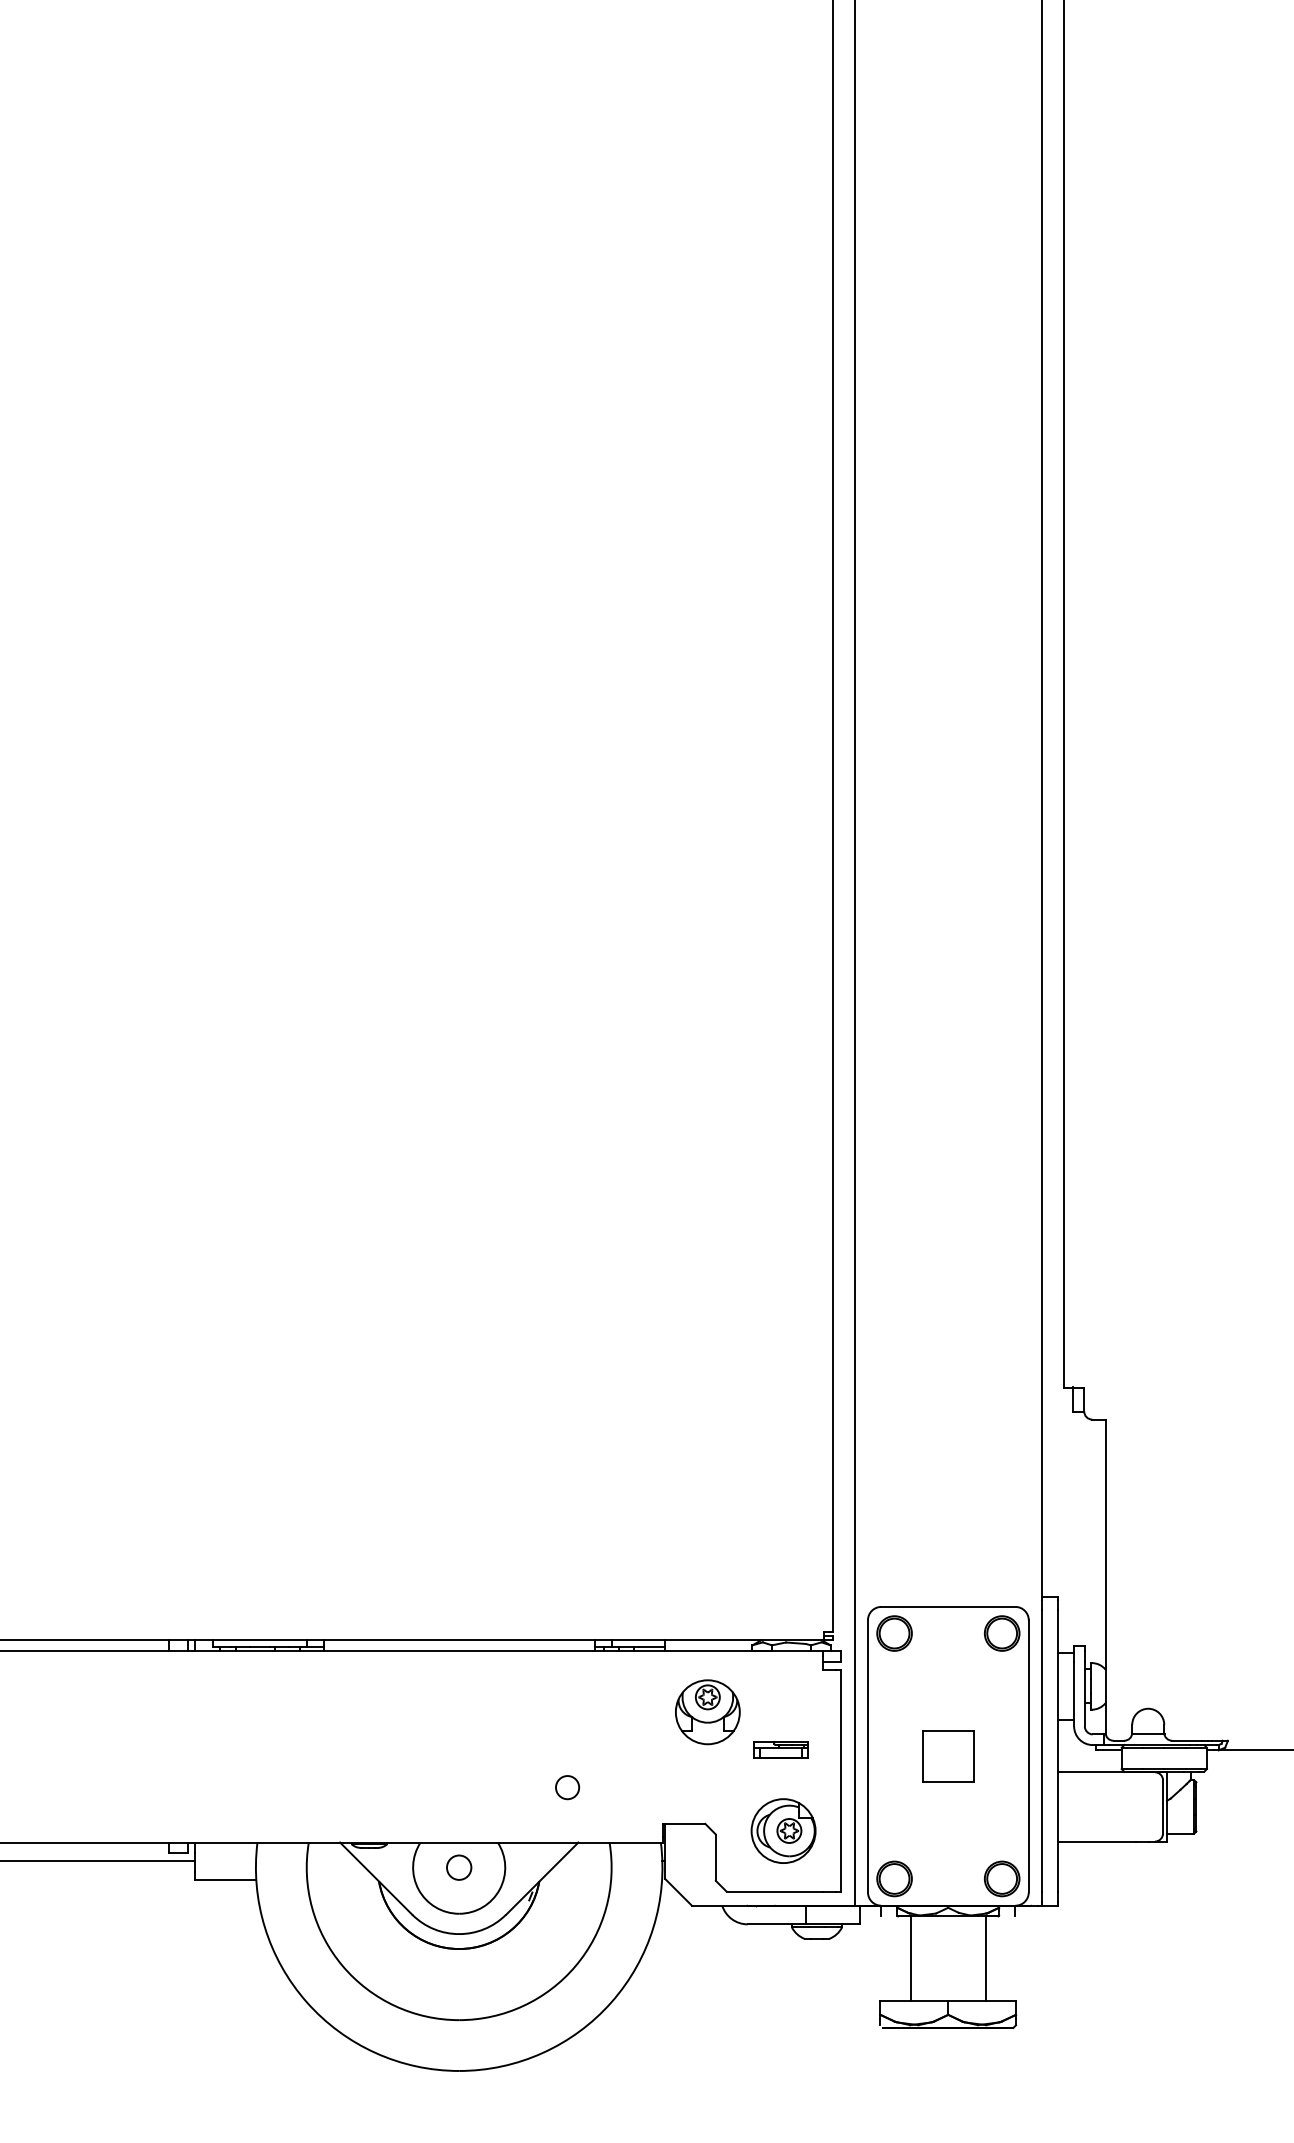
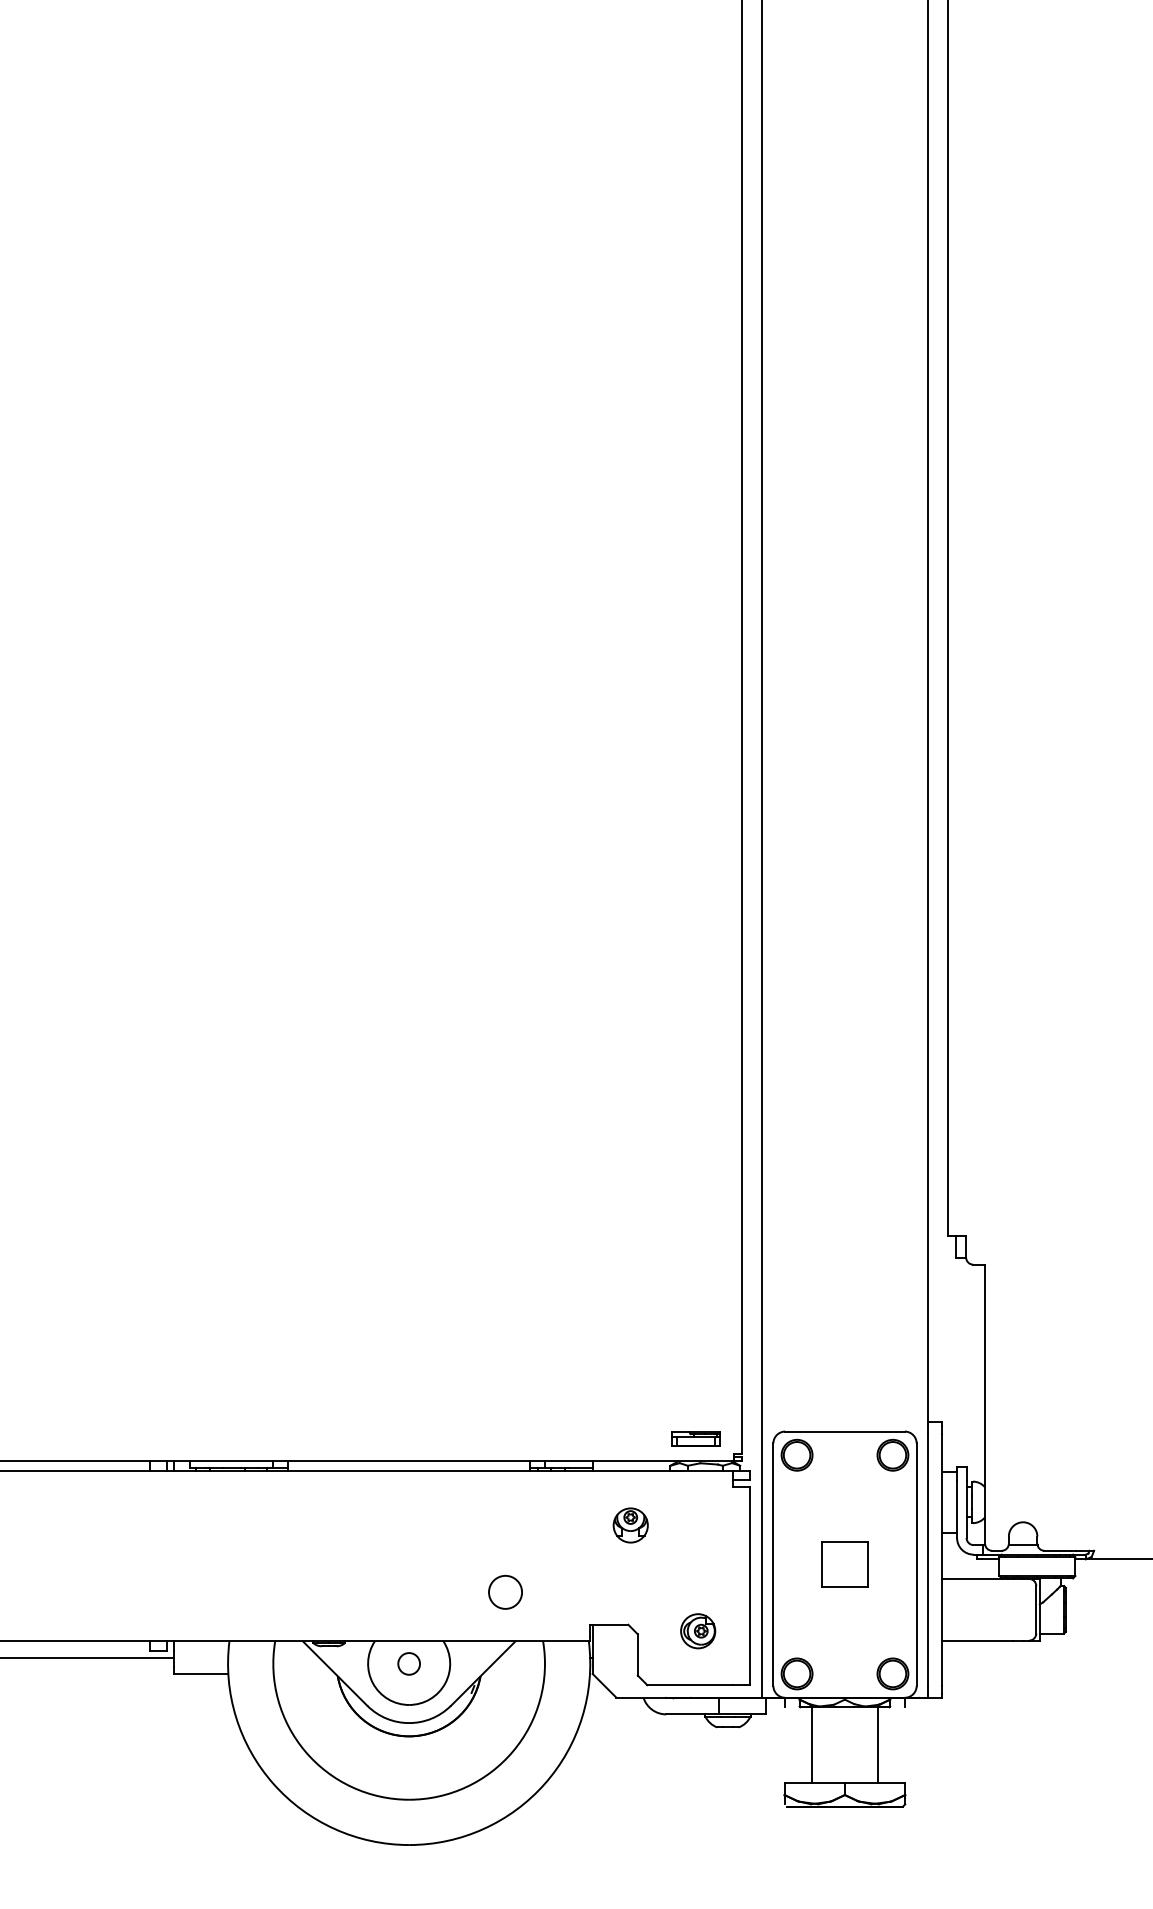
part: (707, 1712) -> (630, 1525), size x0.6
part: (780, 1749) -> (695, 1438), moved
circle: (567, 1787) -> (505, 1592), size x1.6
part: (783, 1830) -> (698, 1630), size x0.6

